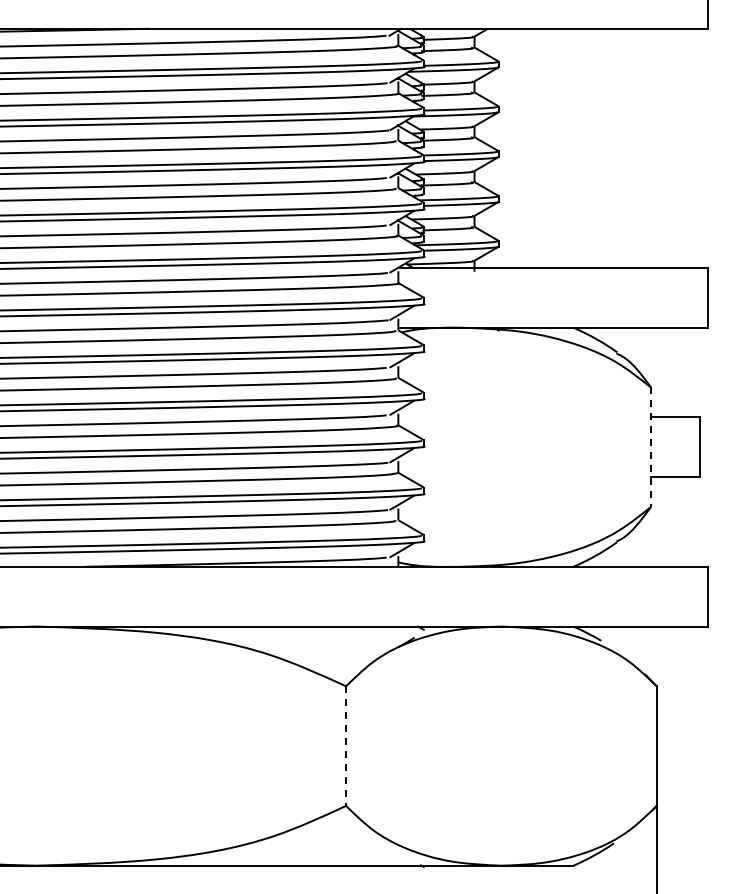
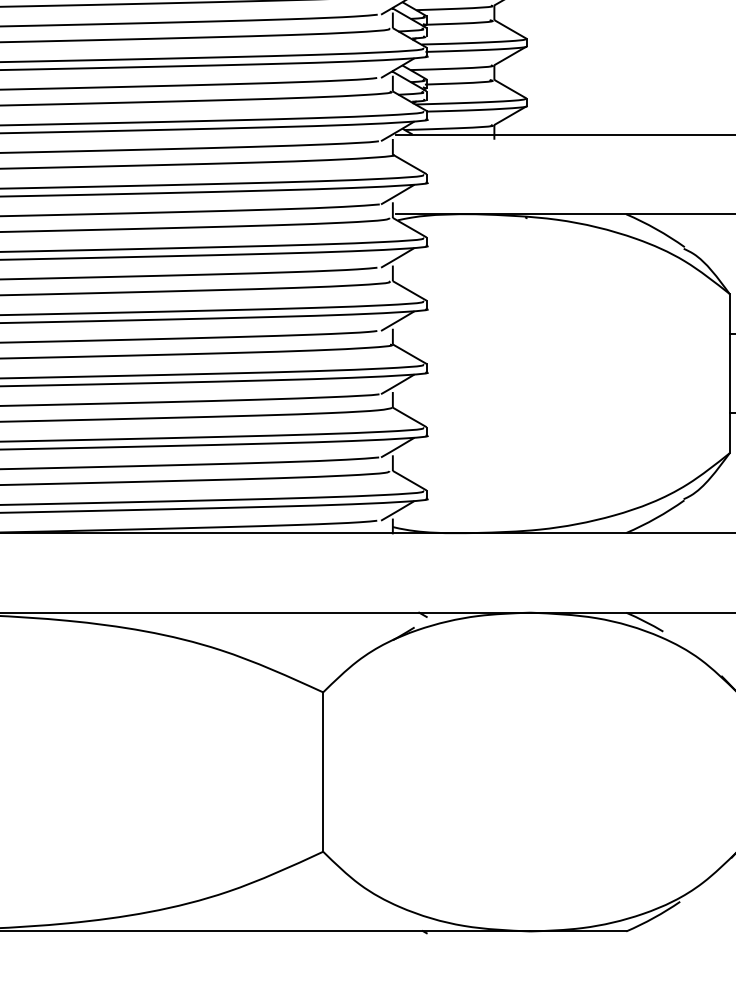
line: (650, 447) -> (728, 373), dashed -> solid
line: (346, 746) -> (323, 772), dashed -> solid

